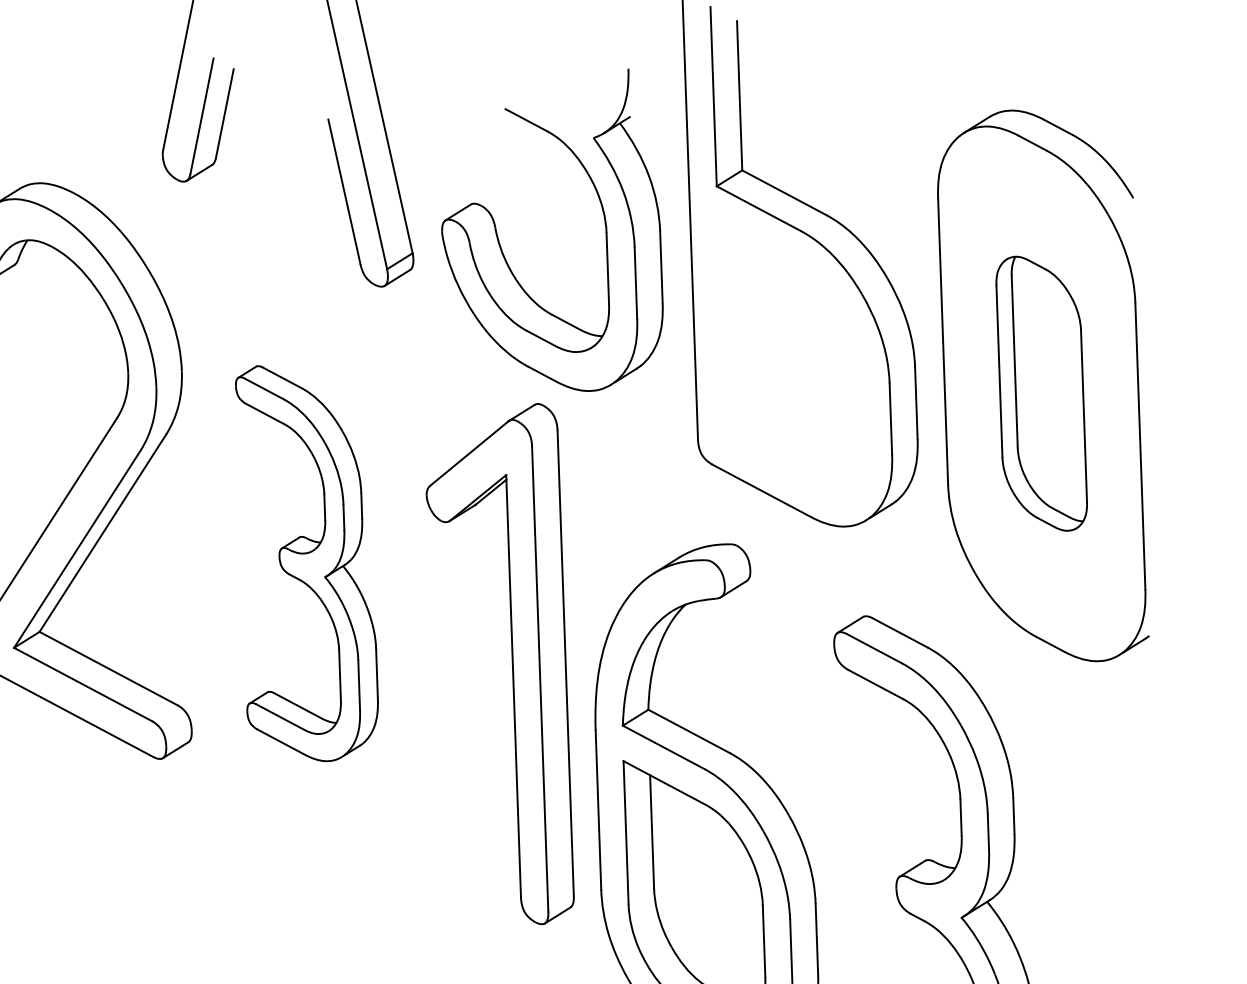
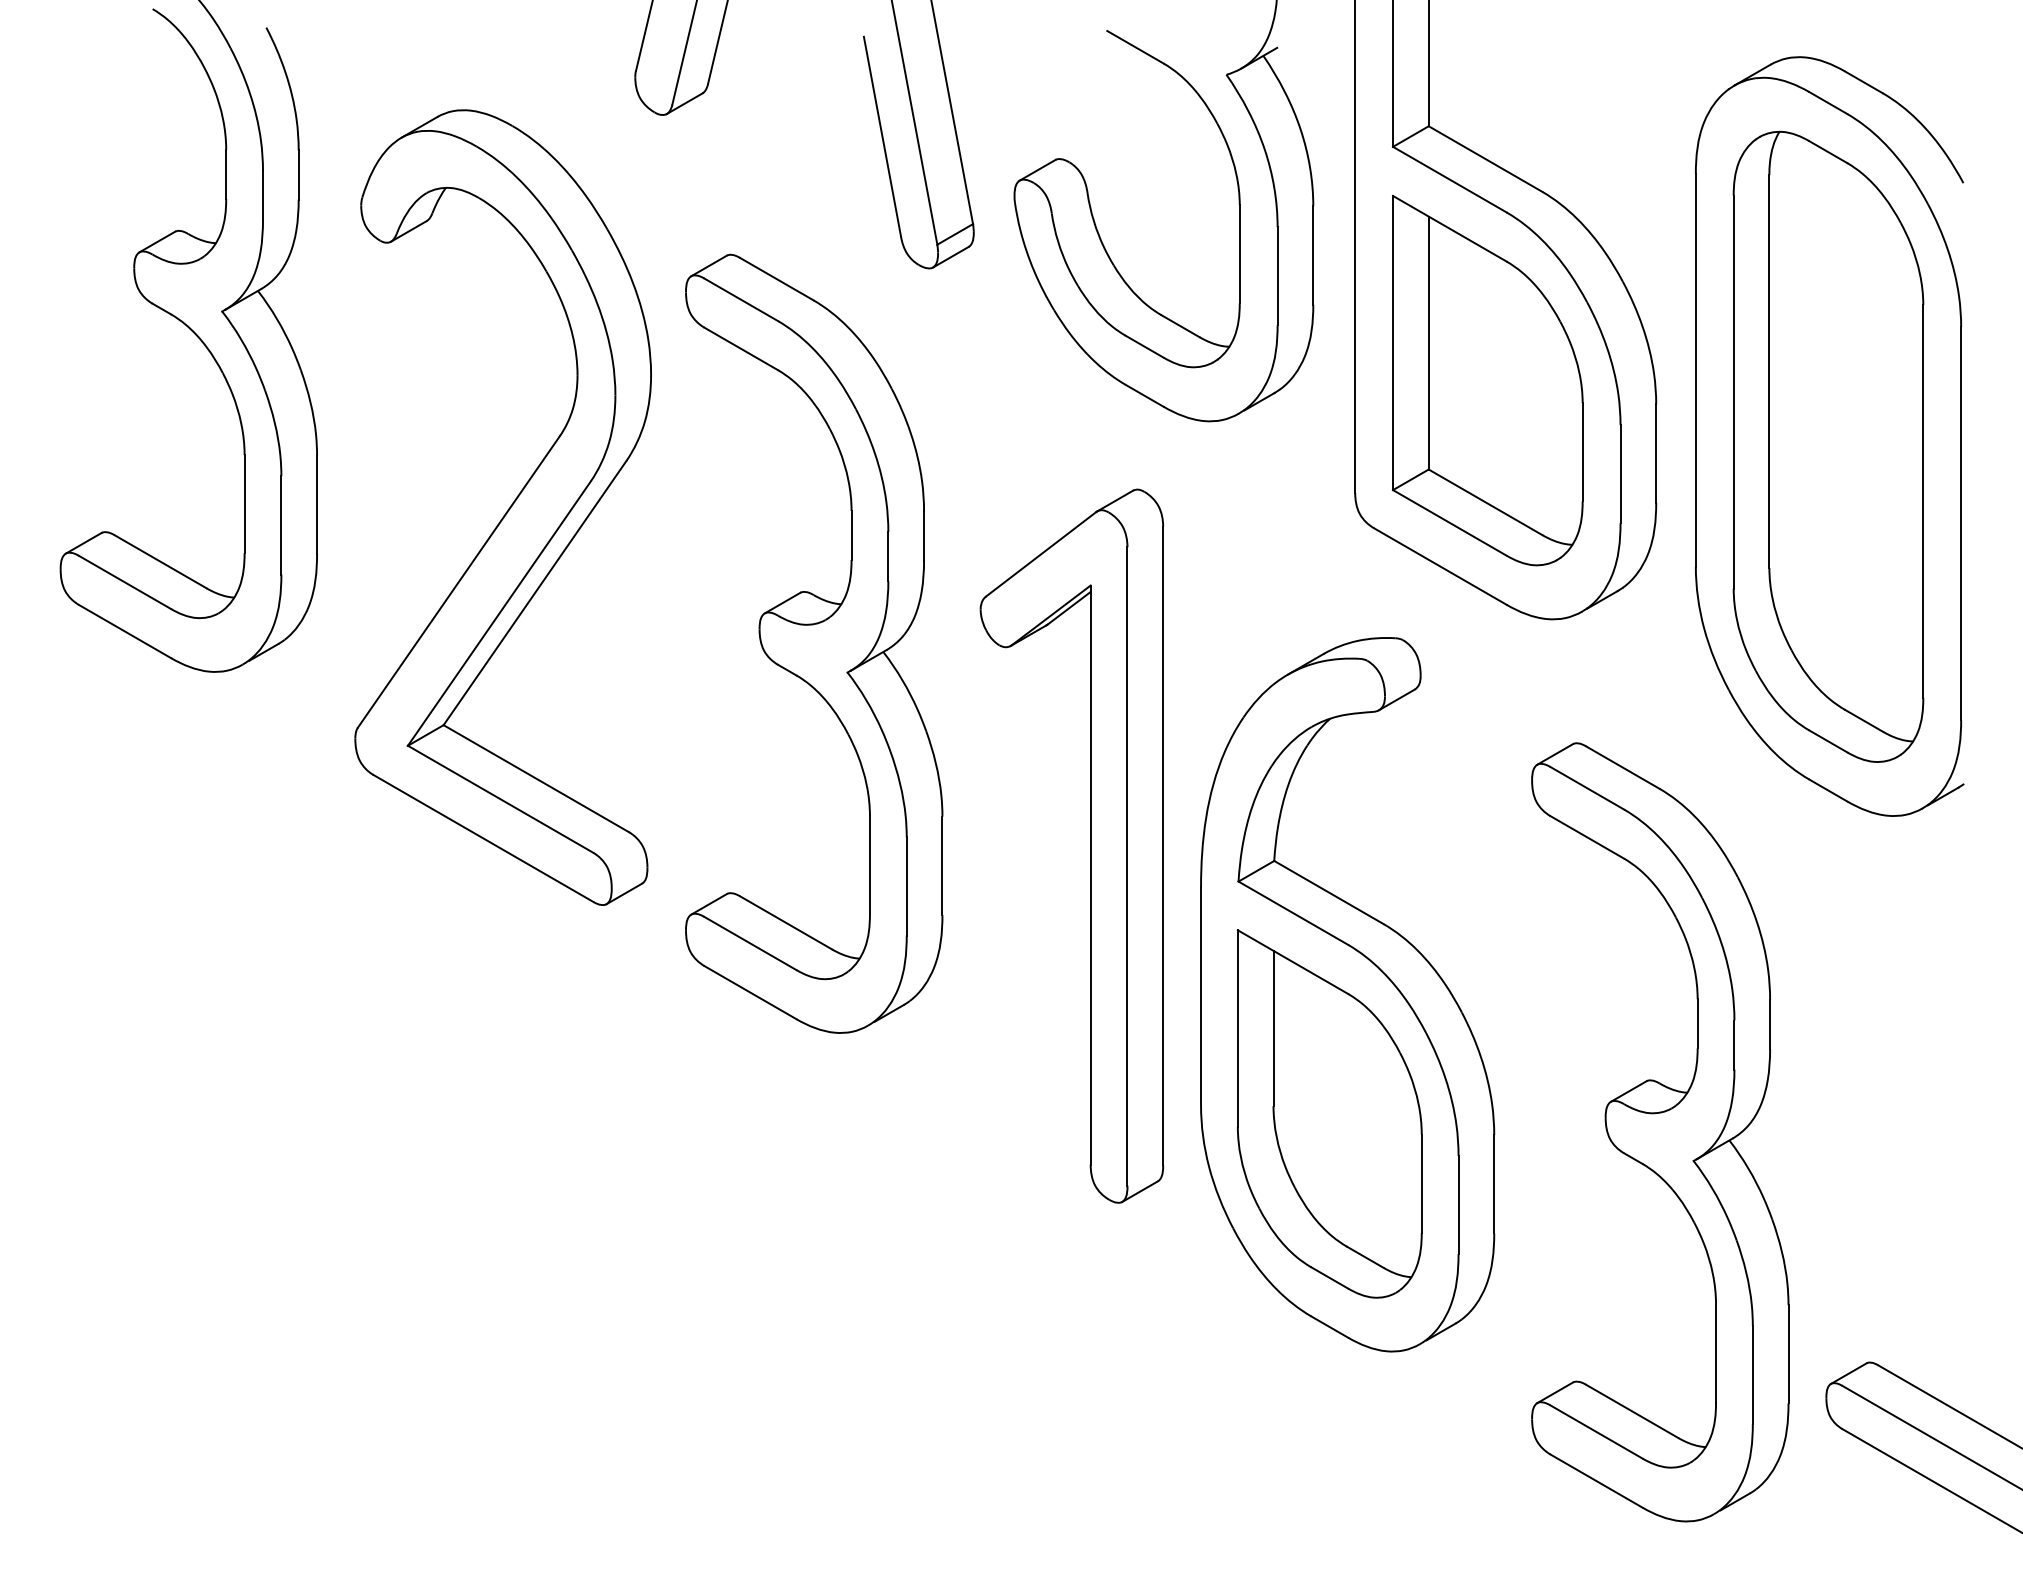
part: (791, 354) -> (1487, 380), added
part: (1041, 393) -> (1828, 446), size x1.67
part: (307, 562) -> (814, 643), size x1.43
part: (512, 664) -> (1090, 845), moved

